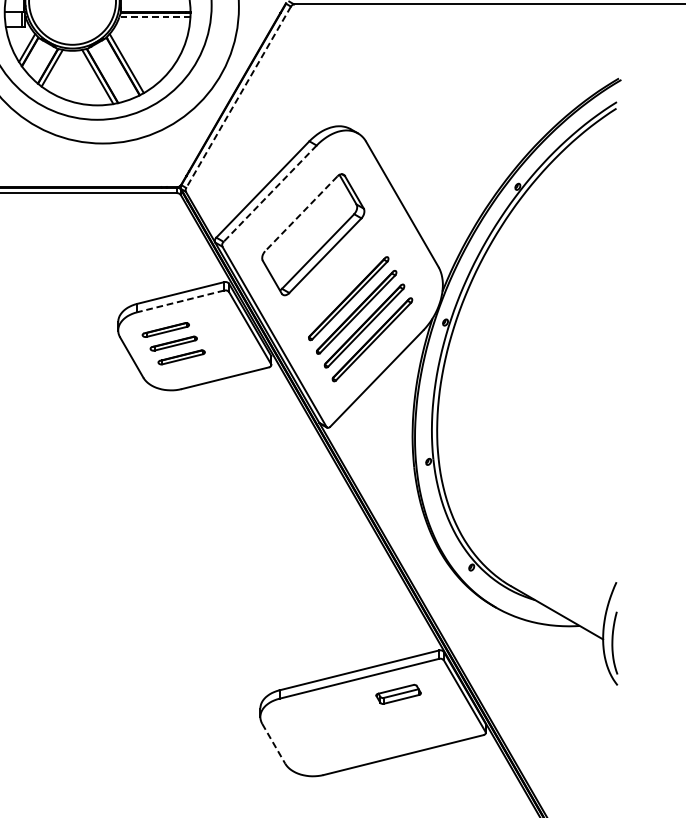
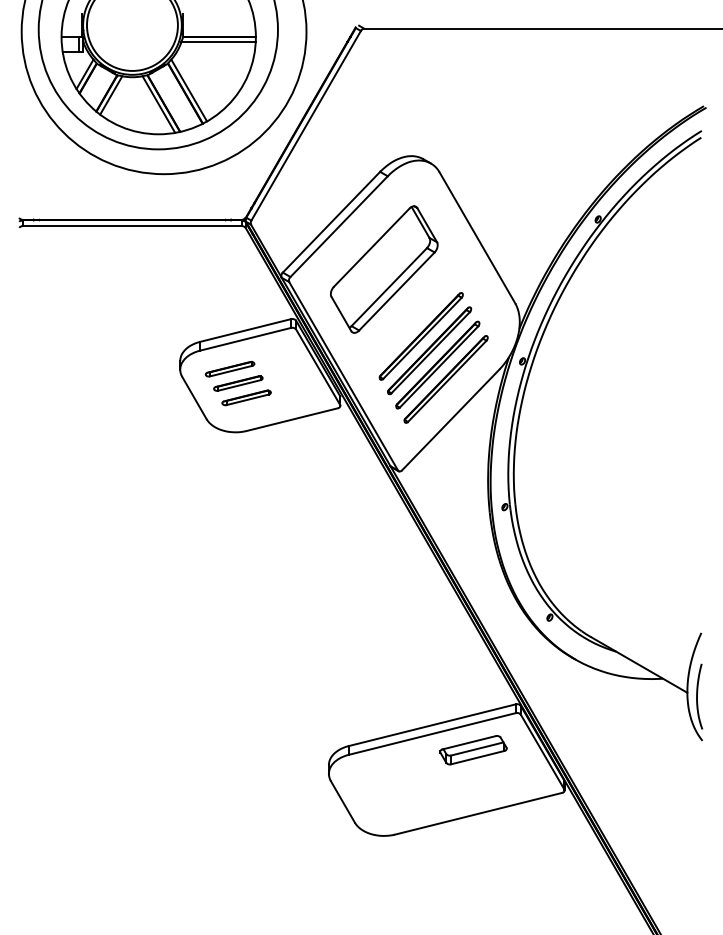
line: (154, 17) -> (218, 42), dashed -> solid
line: (238, 96) -> (306, 125), dashed -> solid
line: (269, 194) -> (338, 227), dashed -> solid
line: (301, 214) -> (371, 248), dashed -> solid
line: (180, 301) -> (245, 339), dashed -> solid
part: (398, 694) -> (473, 750), size x1.43
line: (274, 744) -> (343, 802), dashed -> solid

